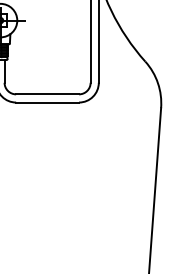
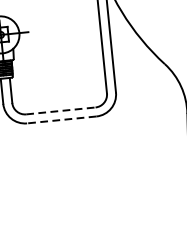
line: (48, 94) -> (61, 110), solid -> dashed
line: (47, 102) -> (61, 119), solid -> dashed

